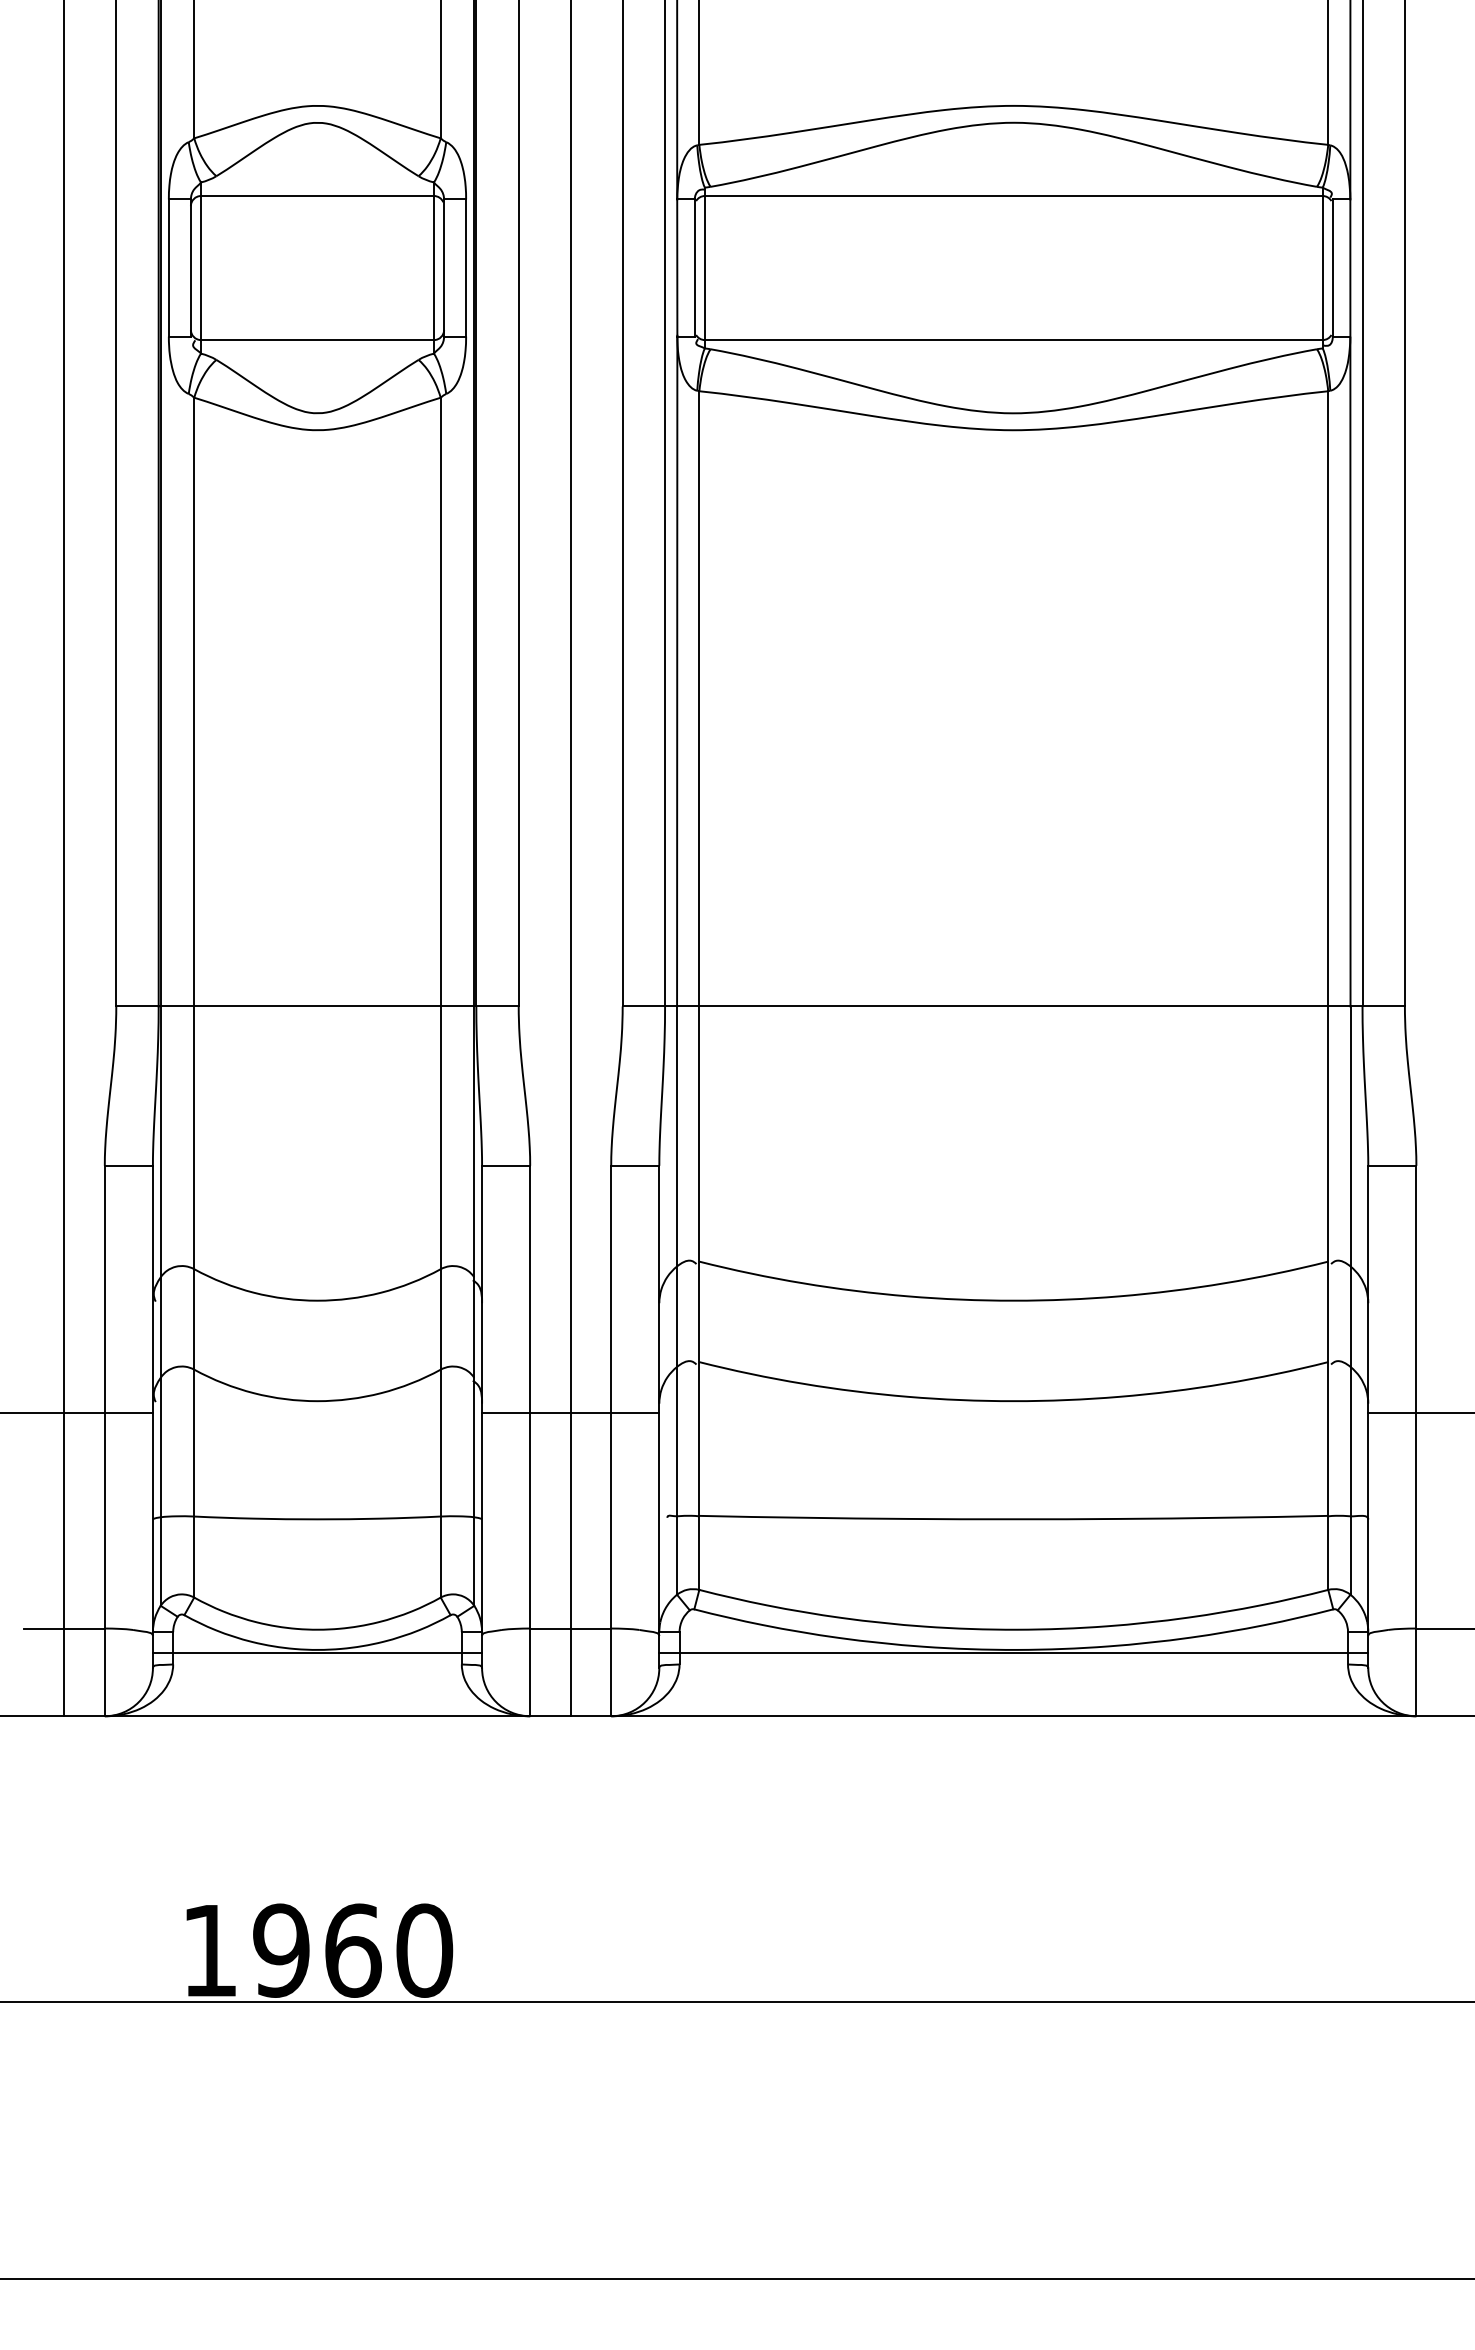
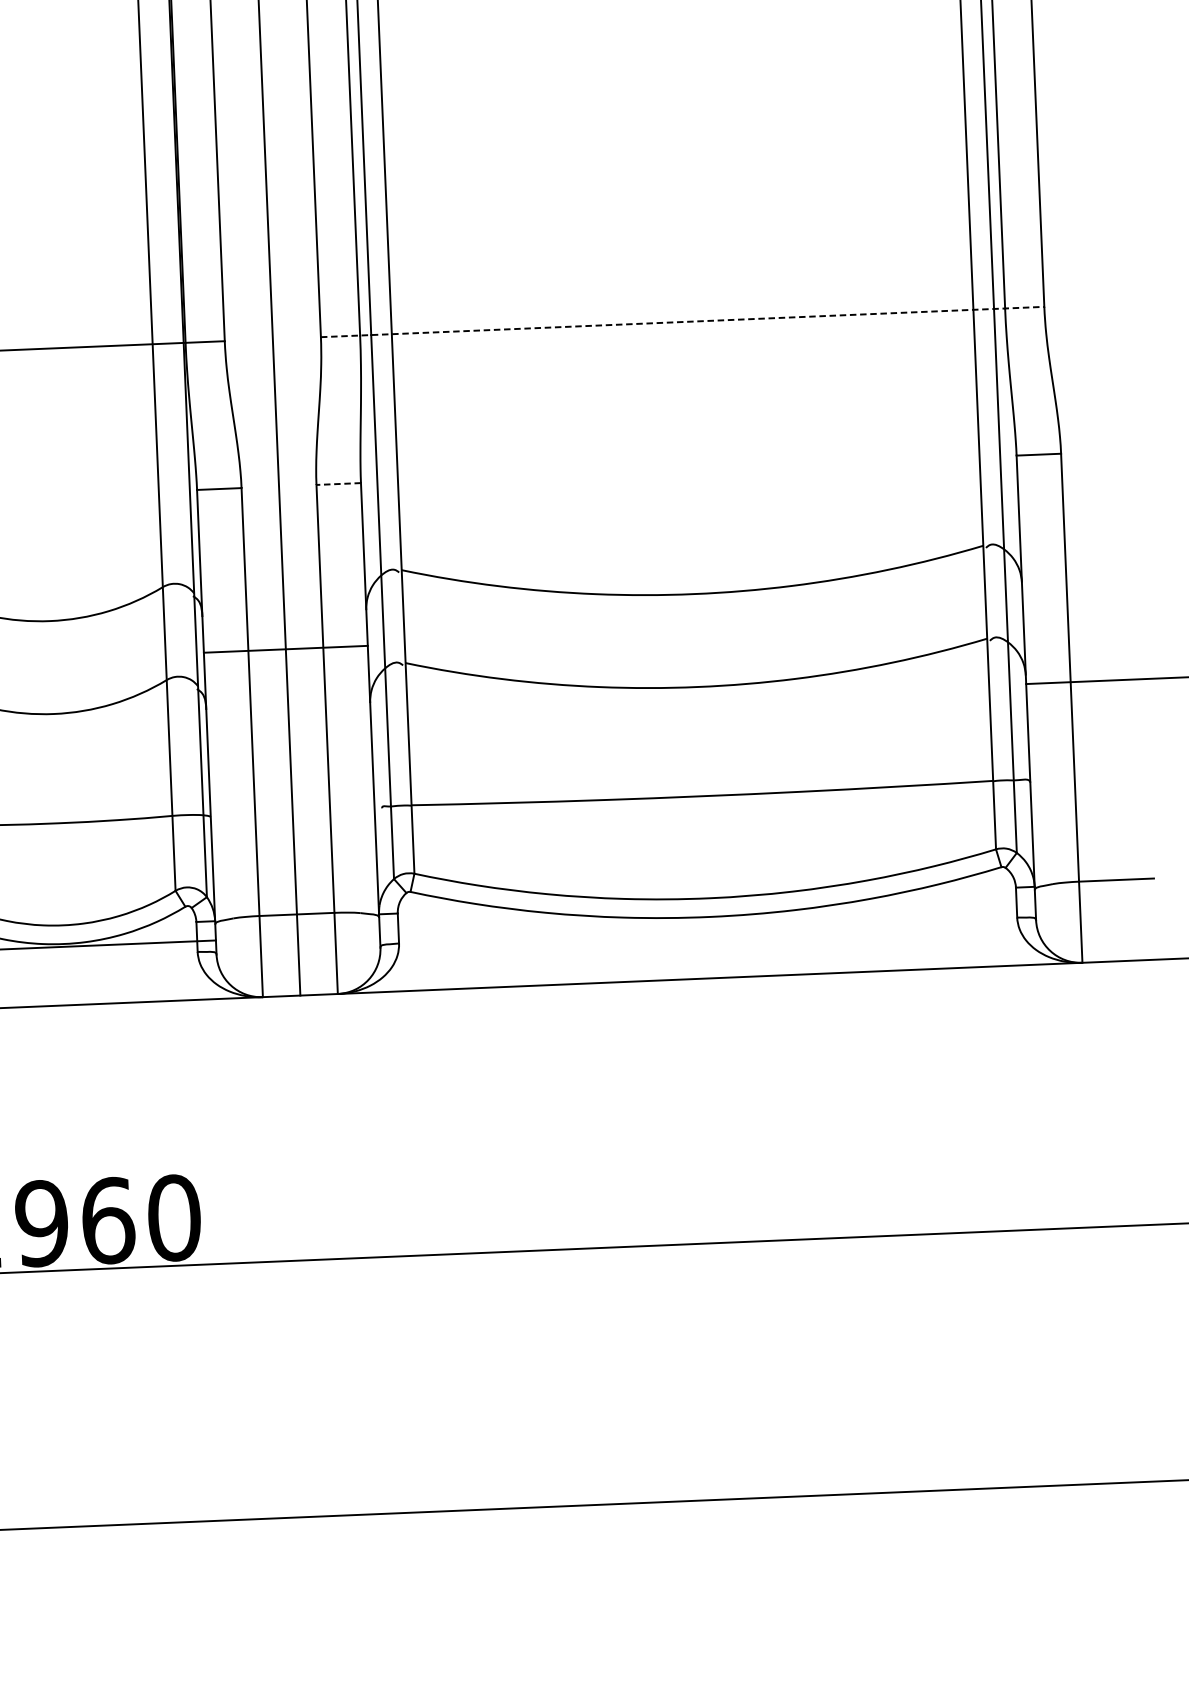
line: (1014, 1006) -> (683, 321), solid -> dashed
line: (634, 1165) -> (338, 483), solid -> dashed
line: (570, 1412) -> (285, 649), moved
line: (1013, 1652) -> (707, 919), removed

